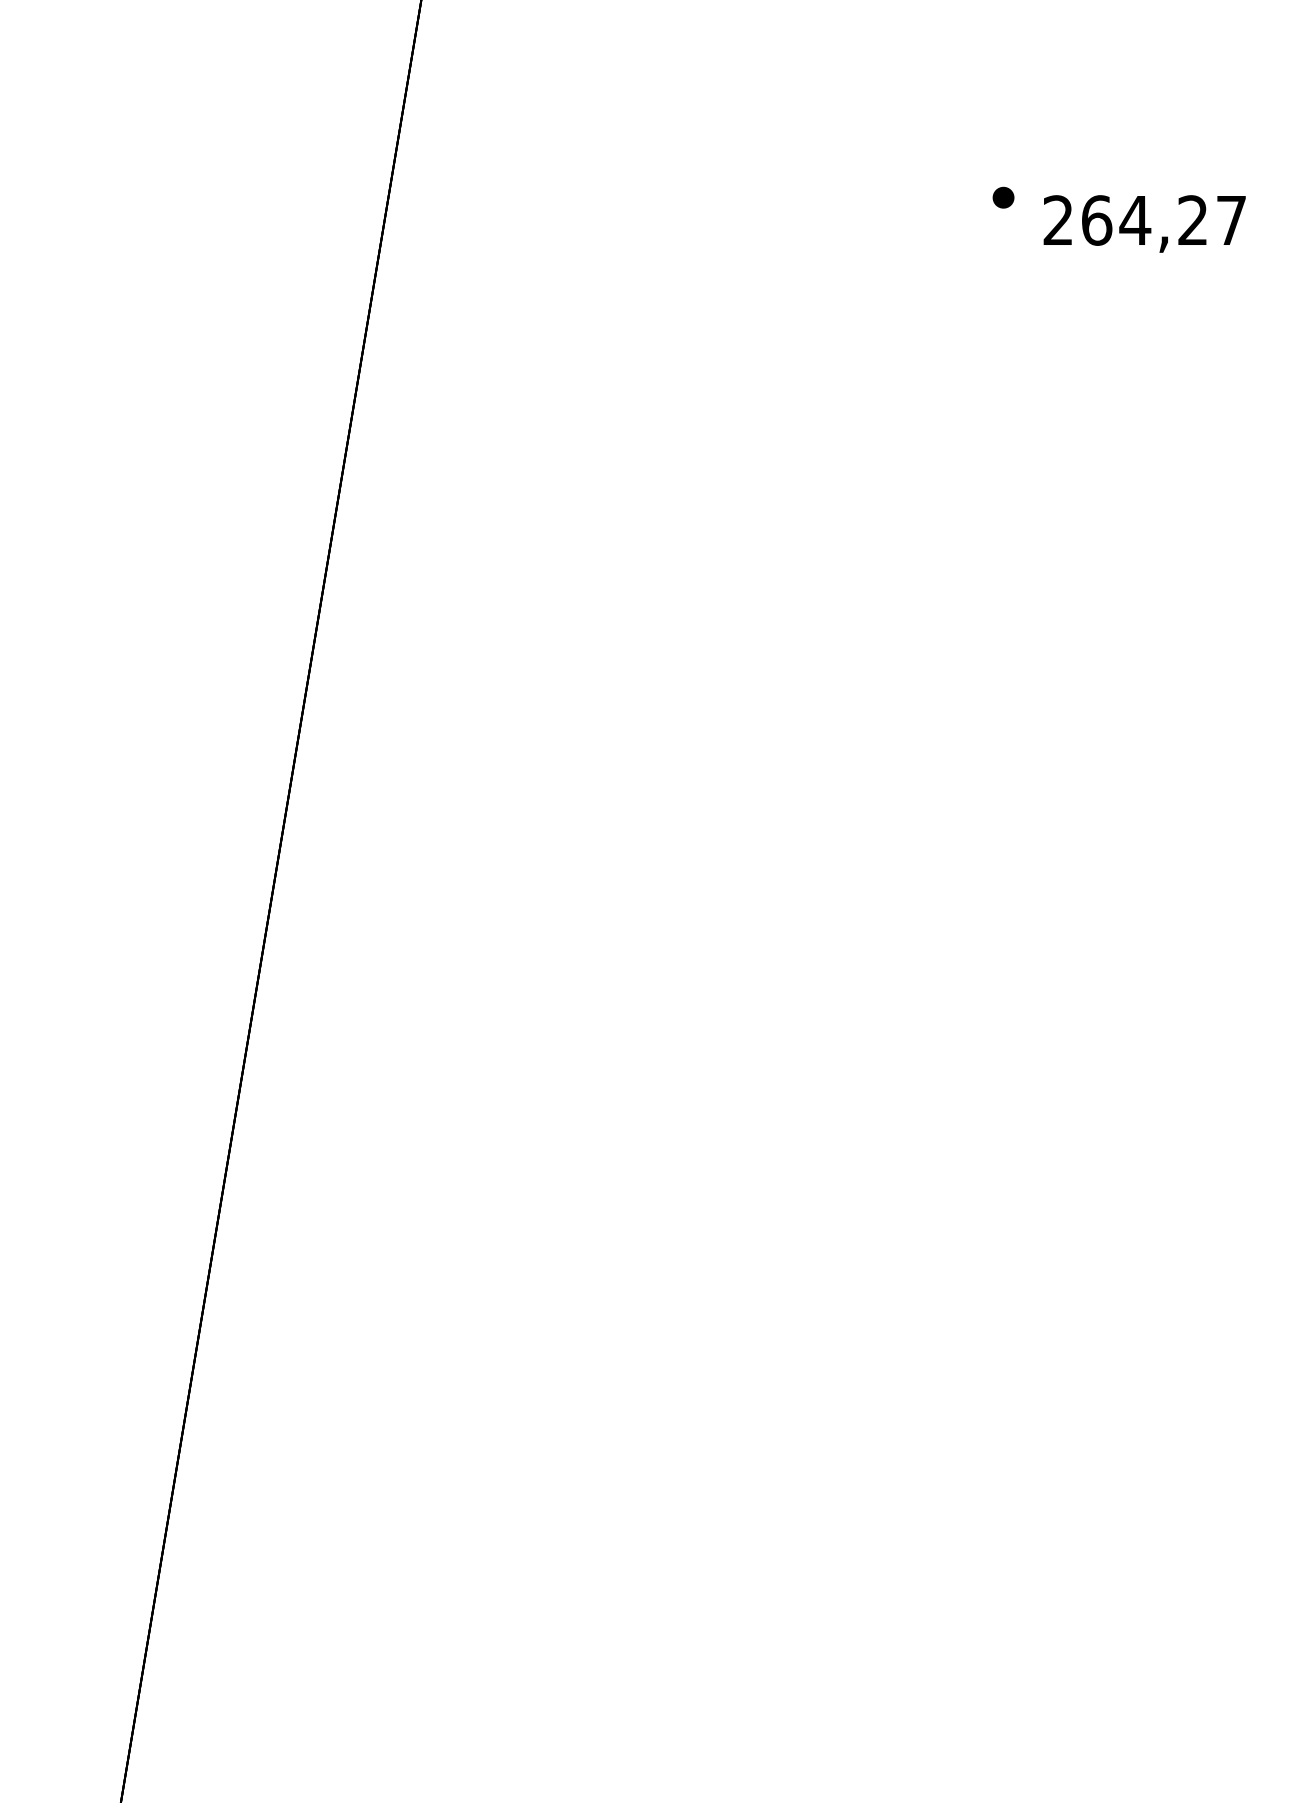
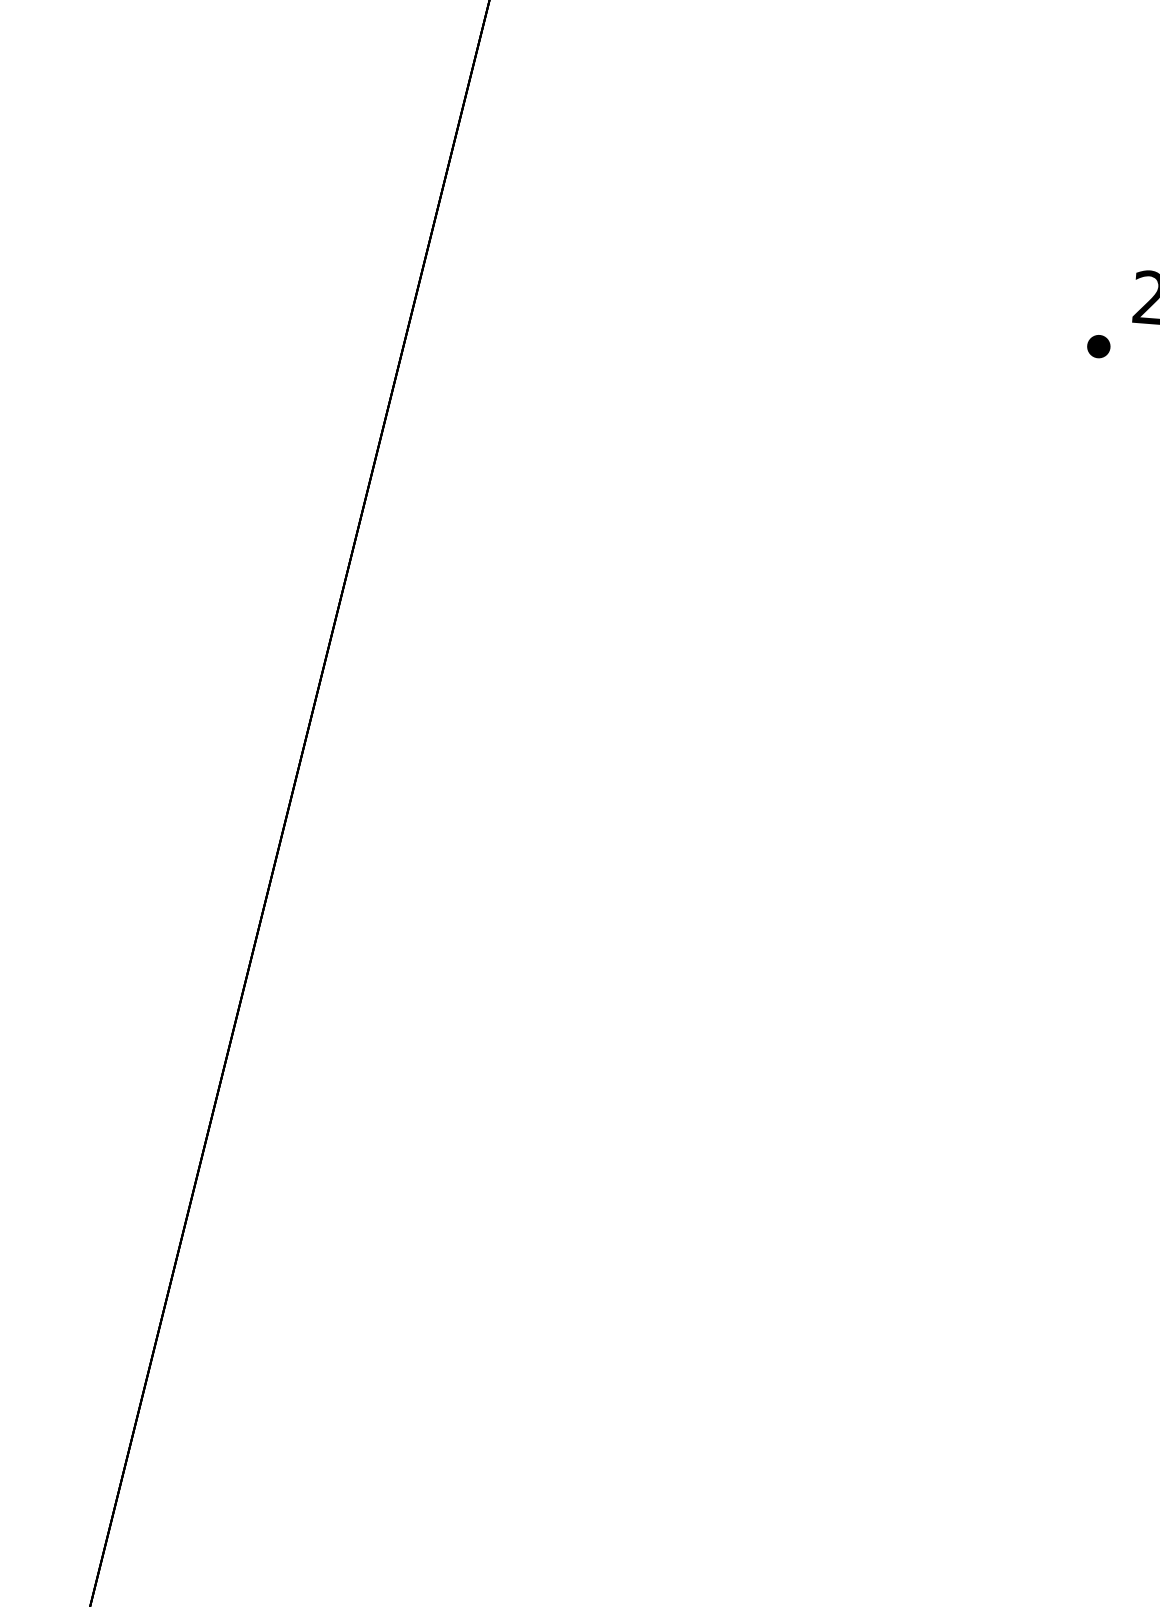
part: (1003, 197) -> (1098, 346), moved

